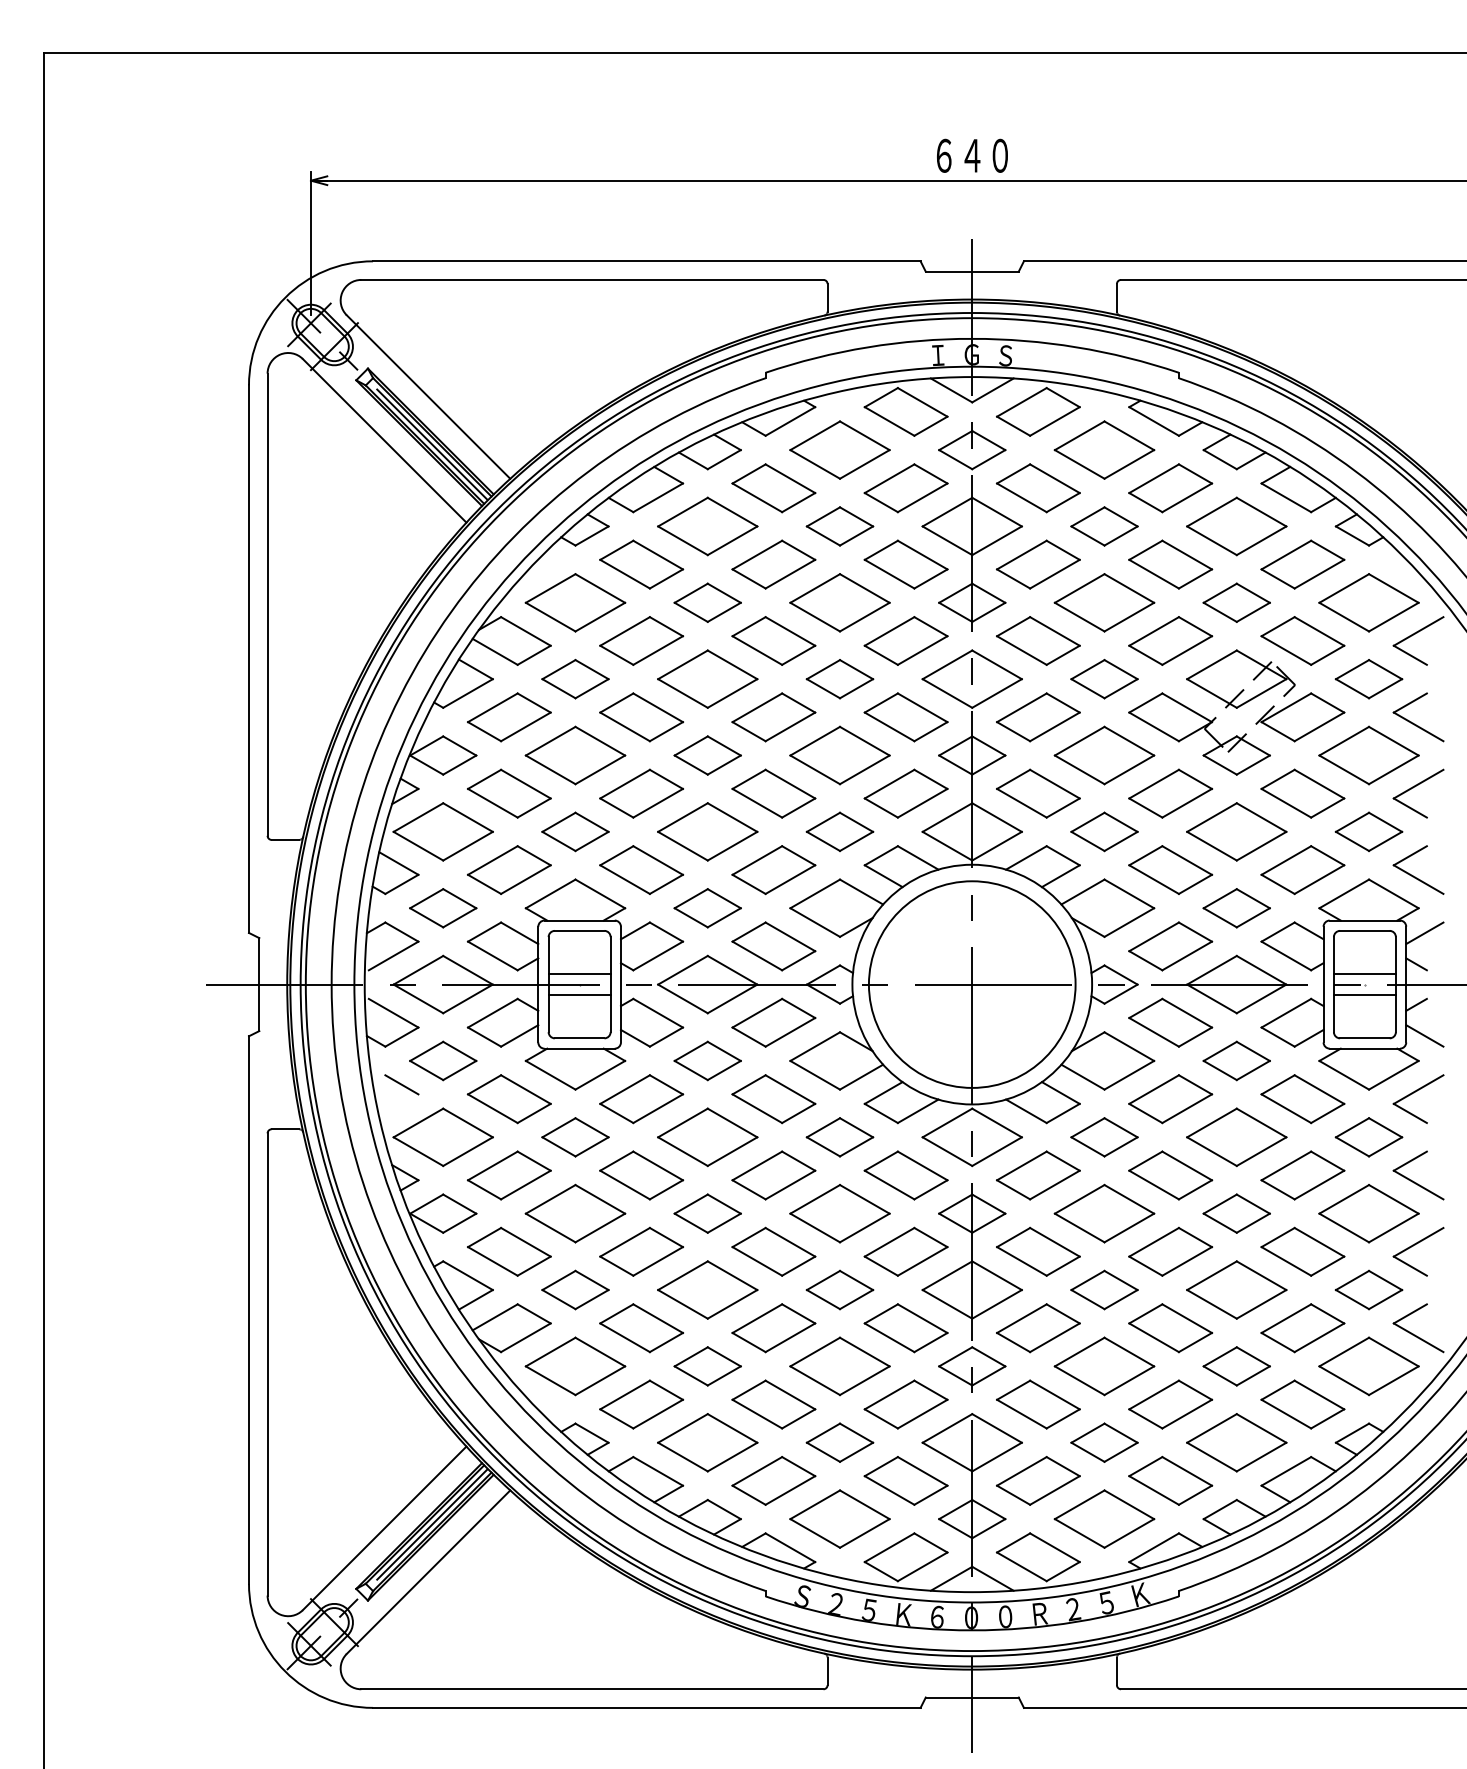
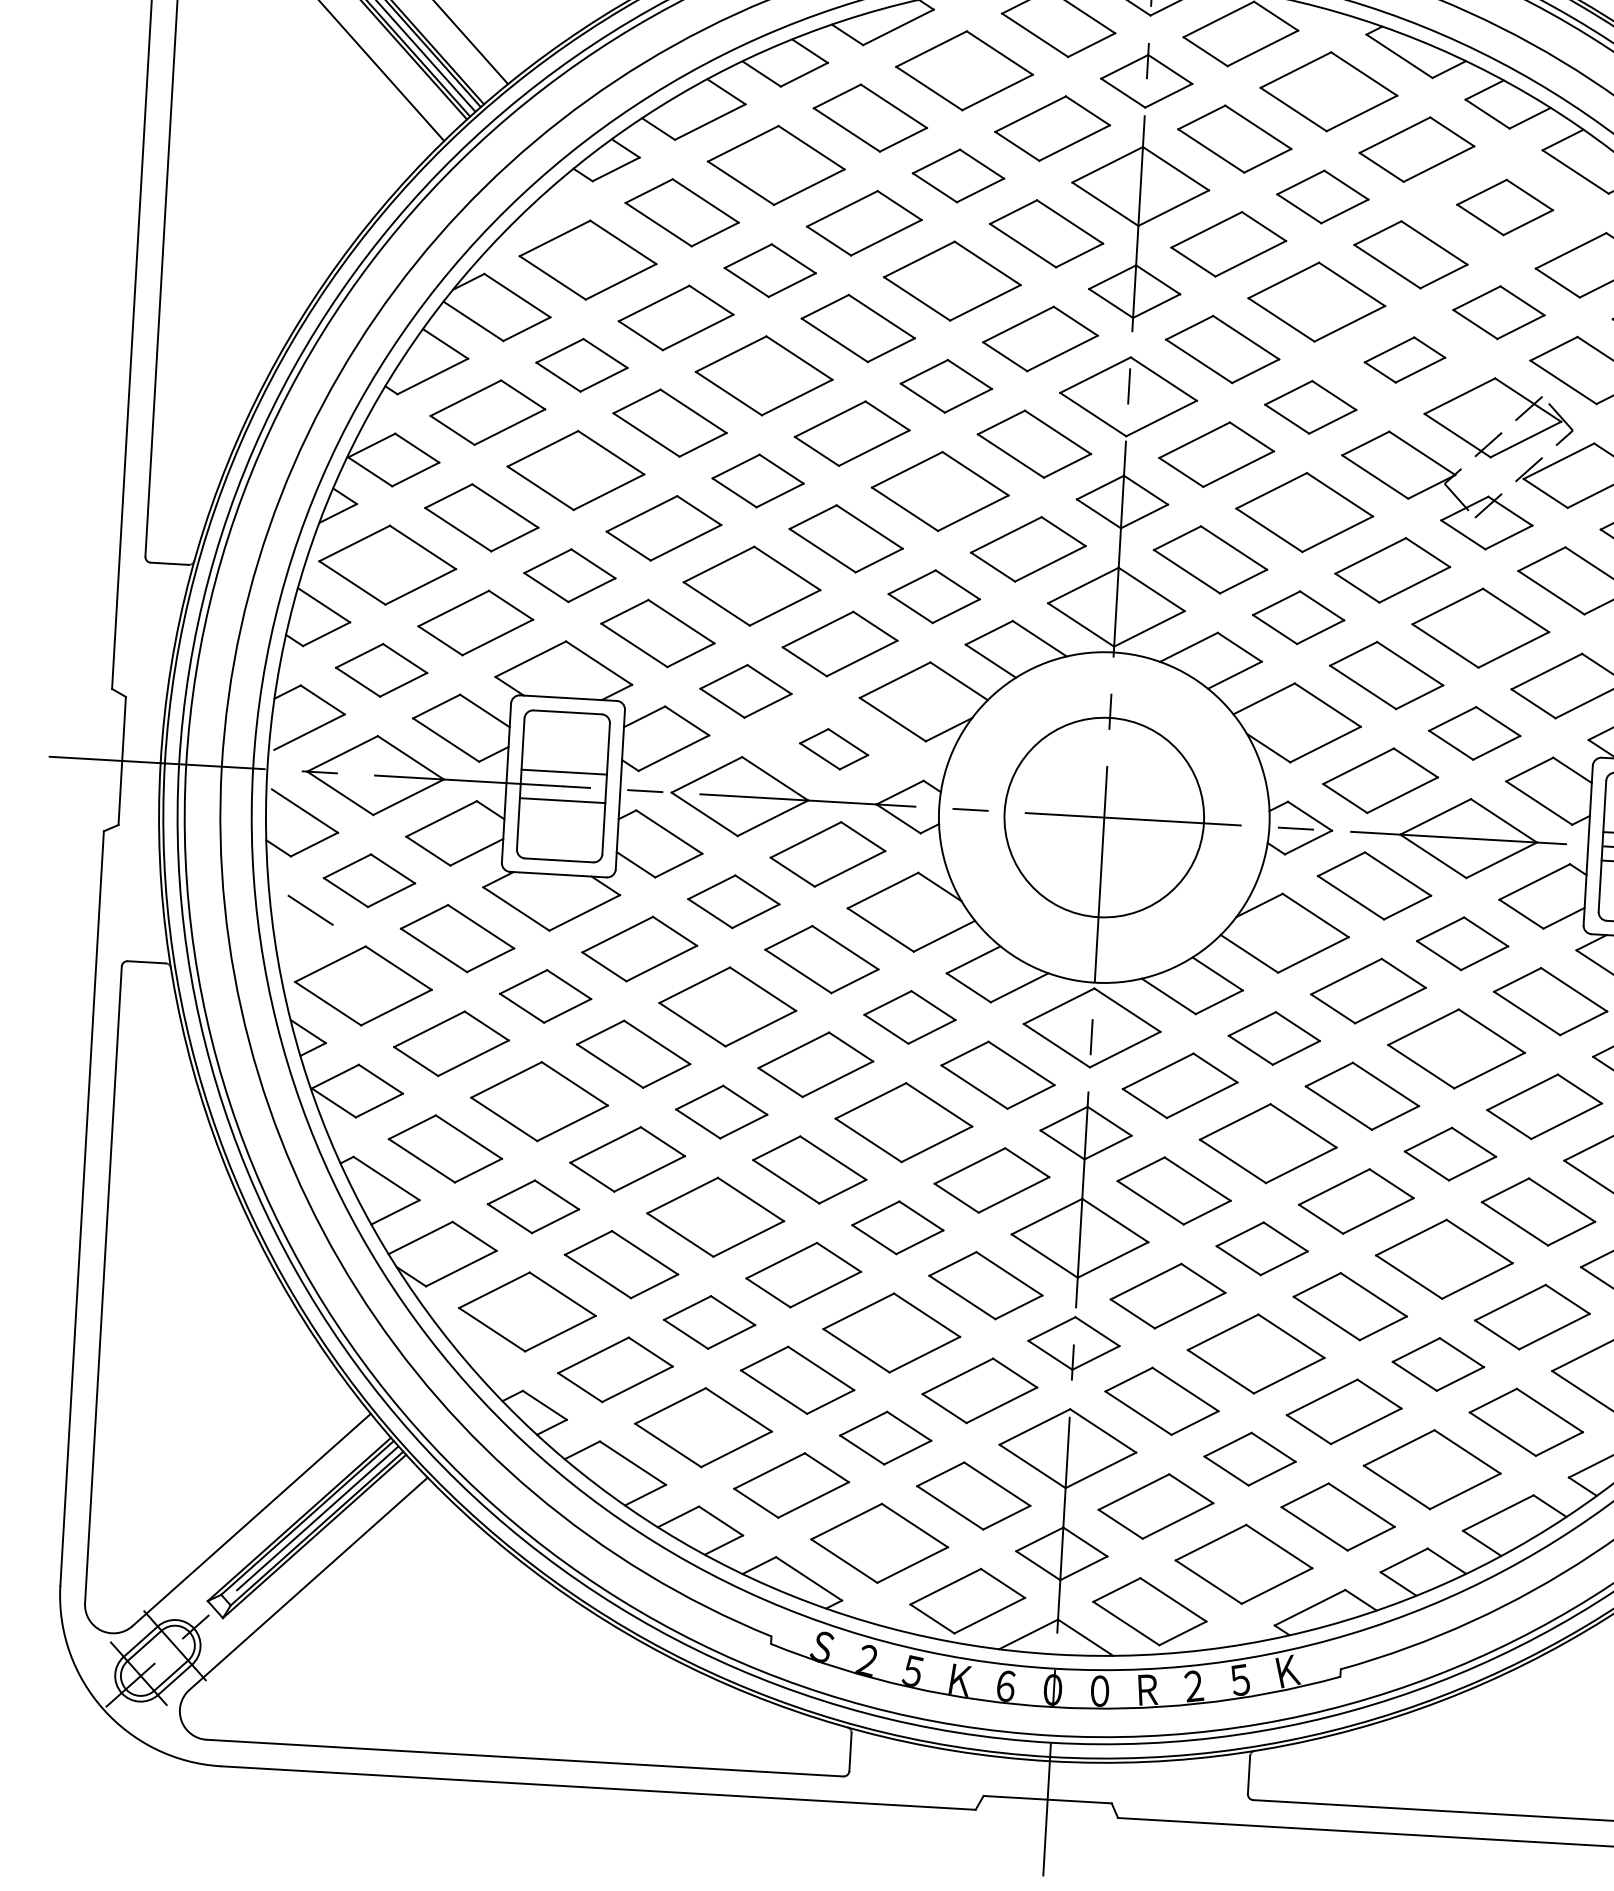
part: (1236, 526) -> (1504, 207), size x0.7
part: (1170, 640) -> (1404, 359), size x0.7
part: (773, 946) -> (833, 749), size x0.6
circle: (971, 984) -> (1103, 817), size x0.7

